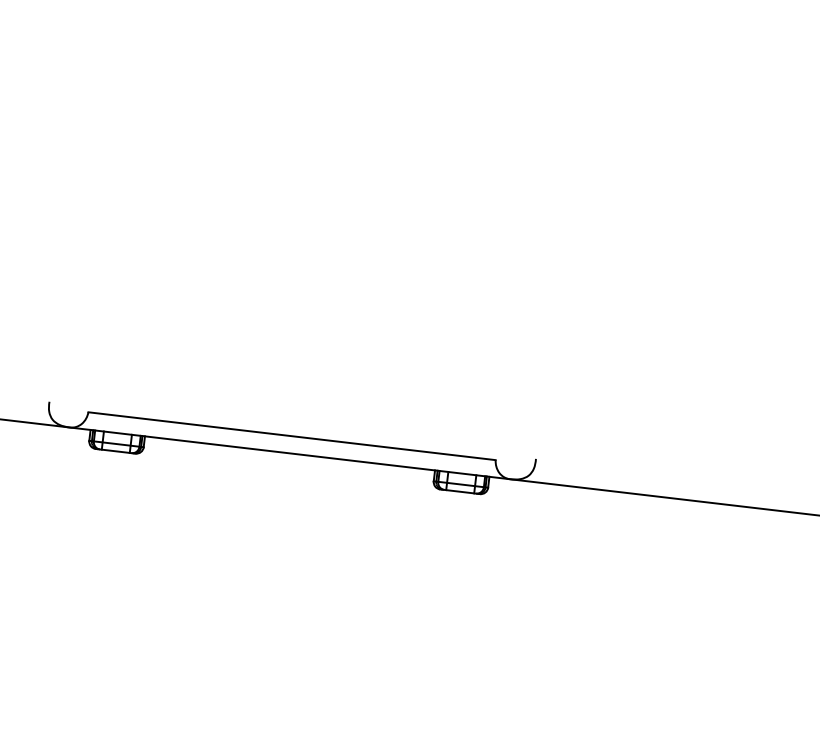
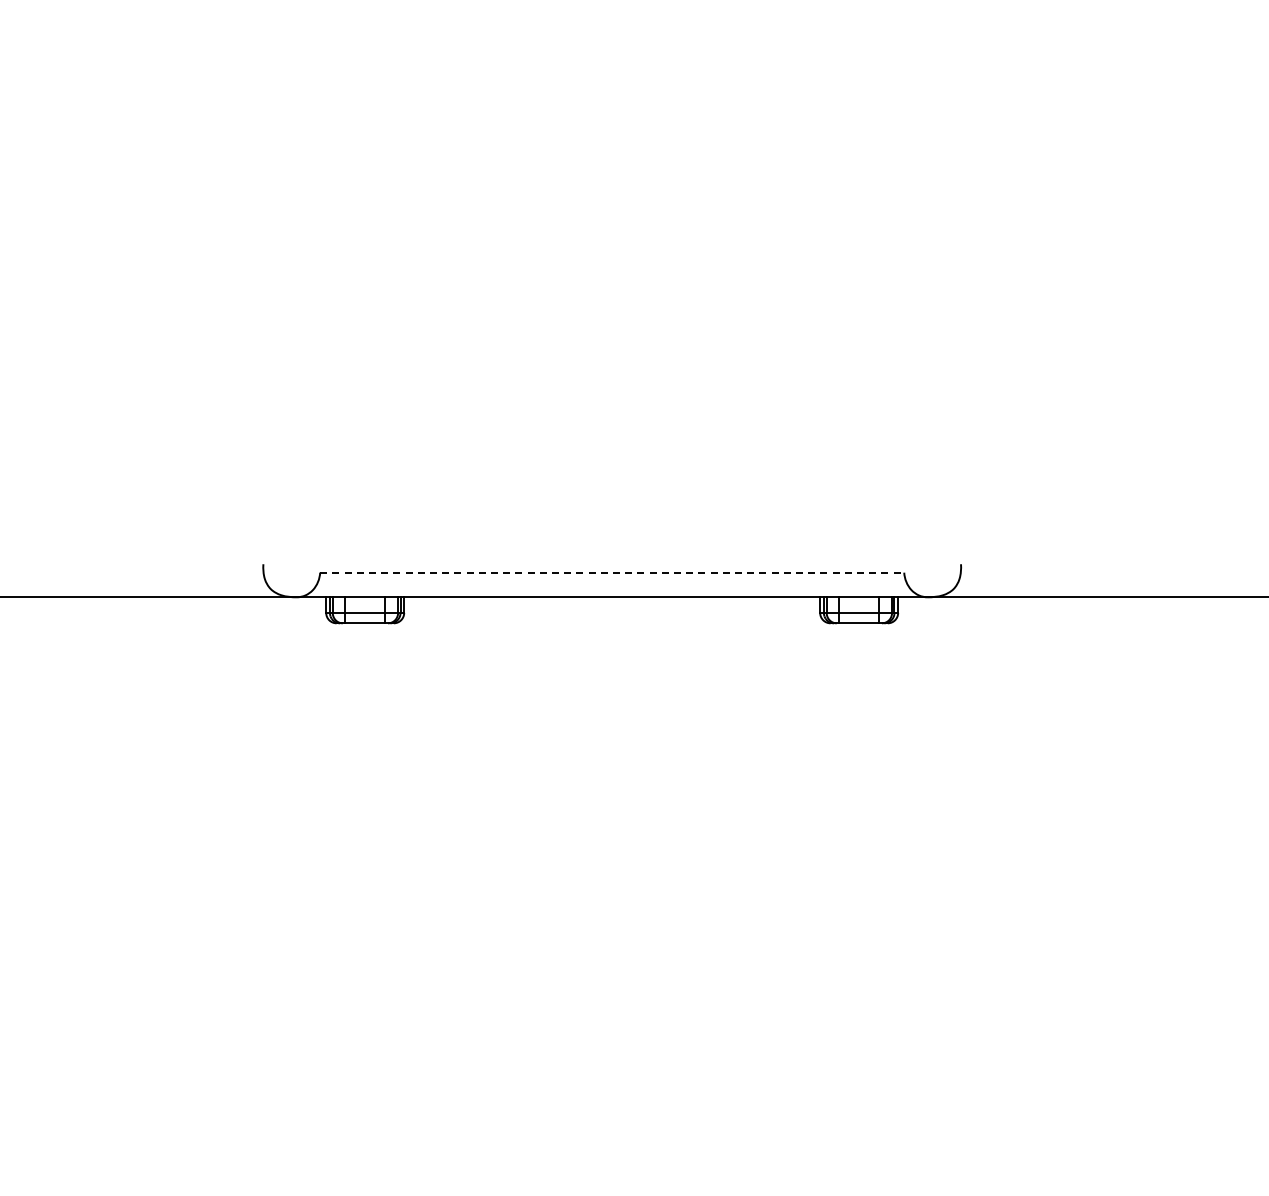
line: (292, 436) -> (612, 572), solid -> dashed

